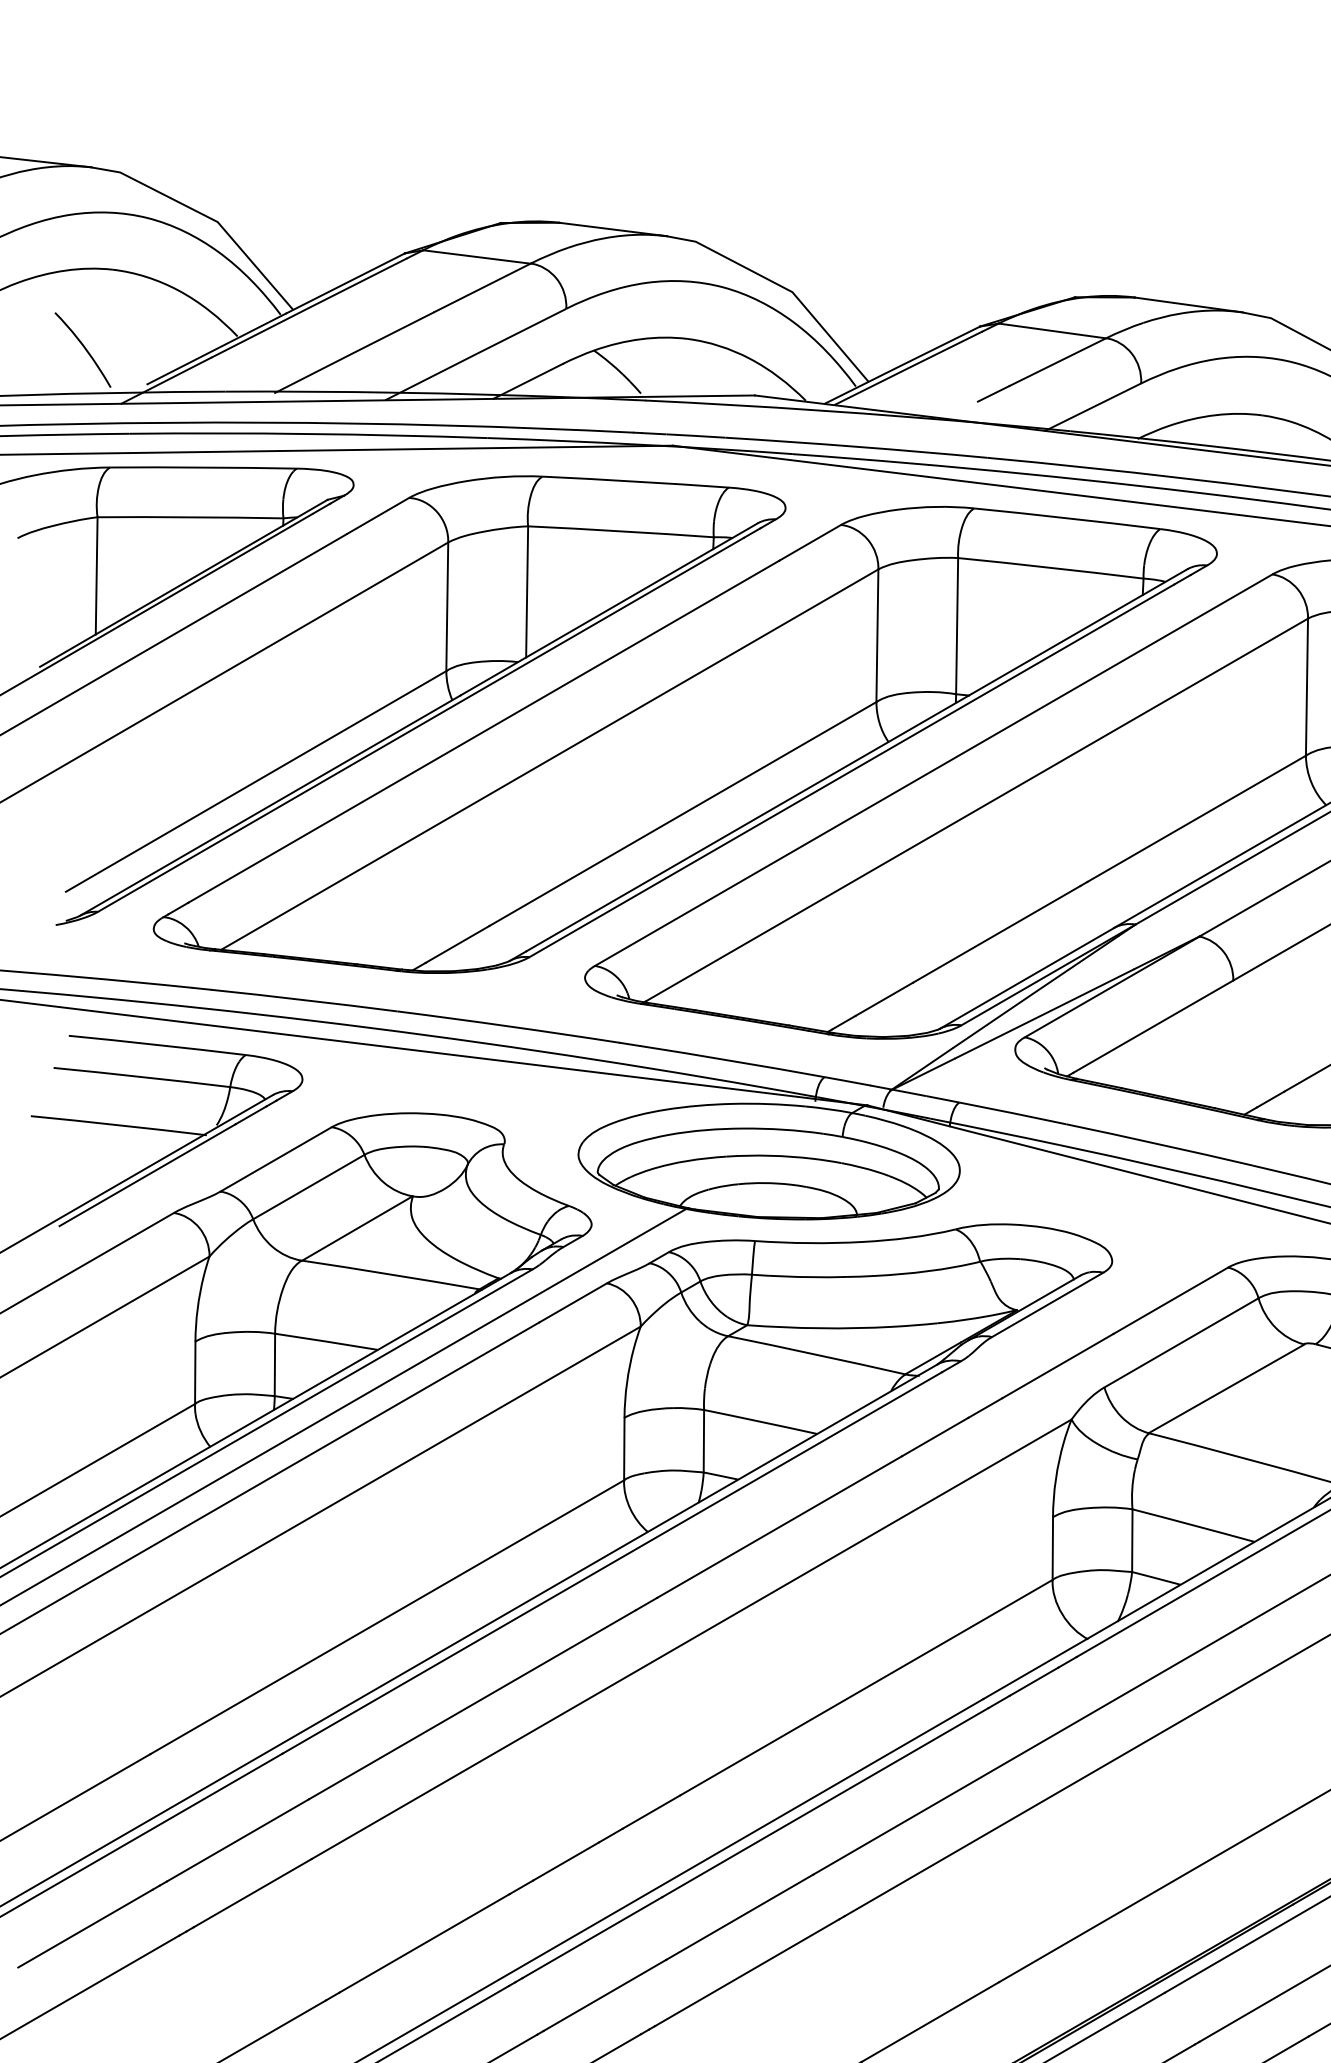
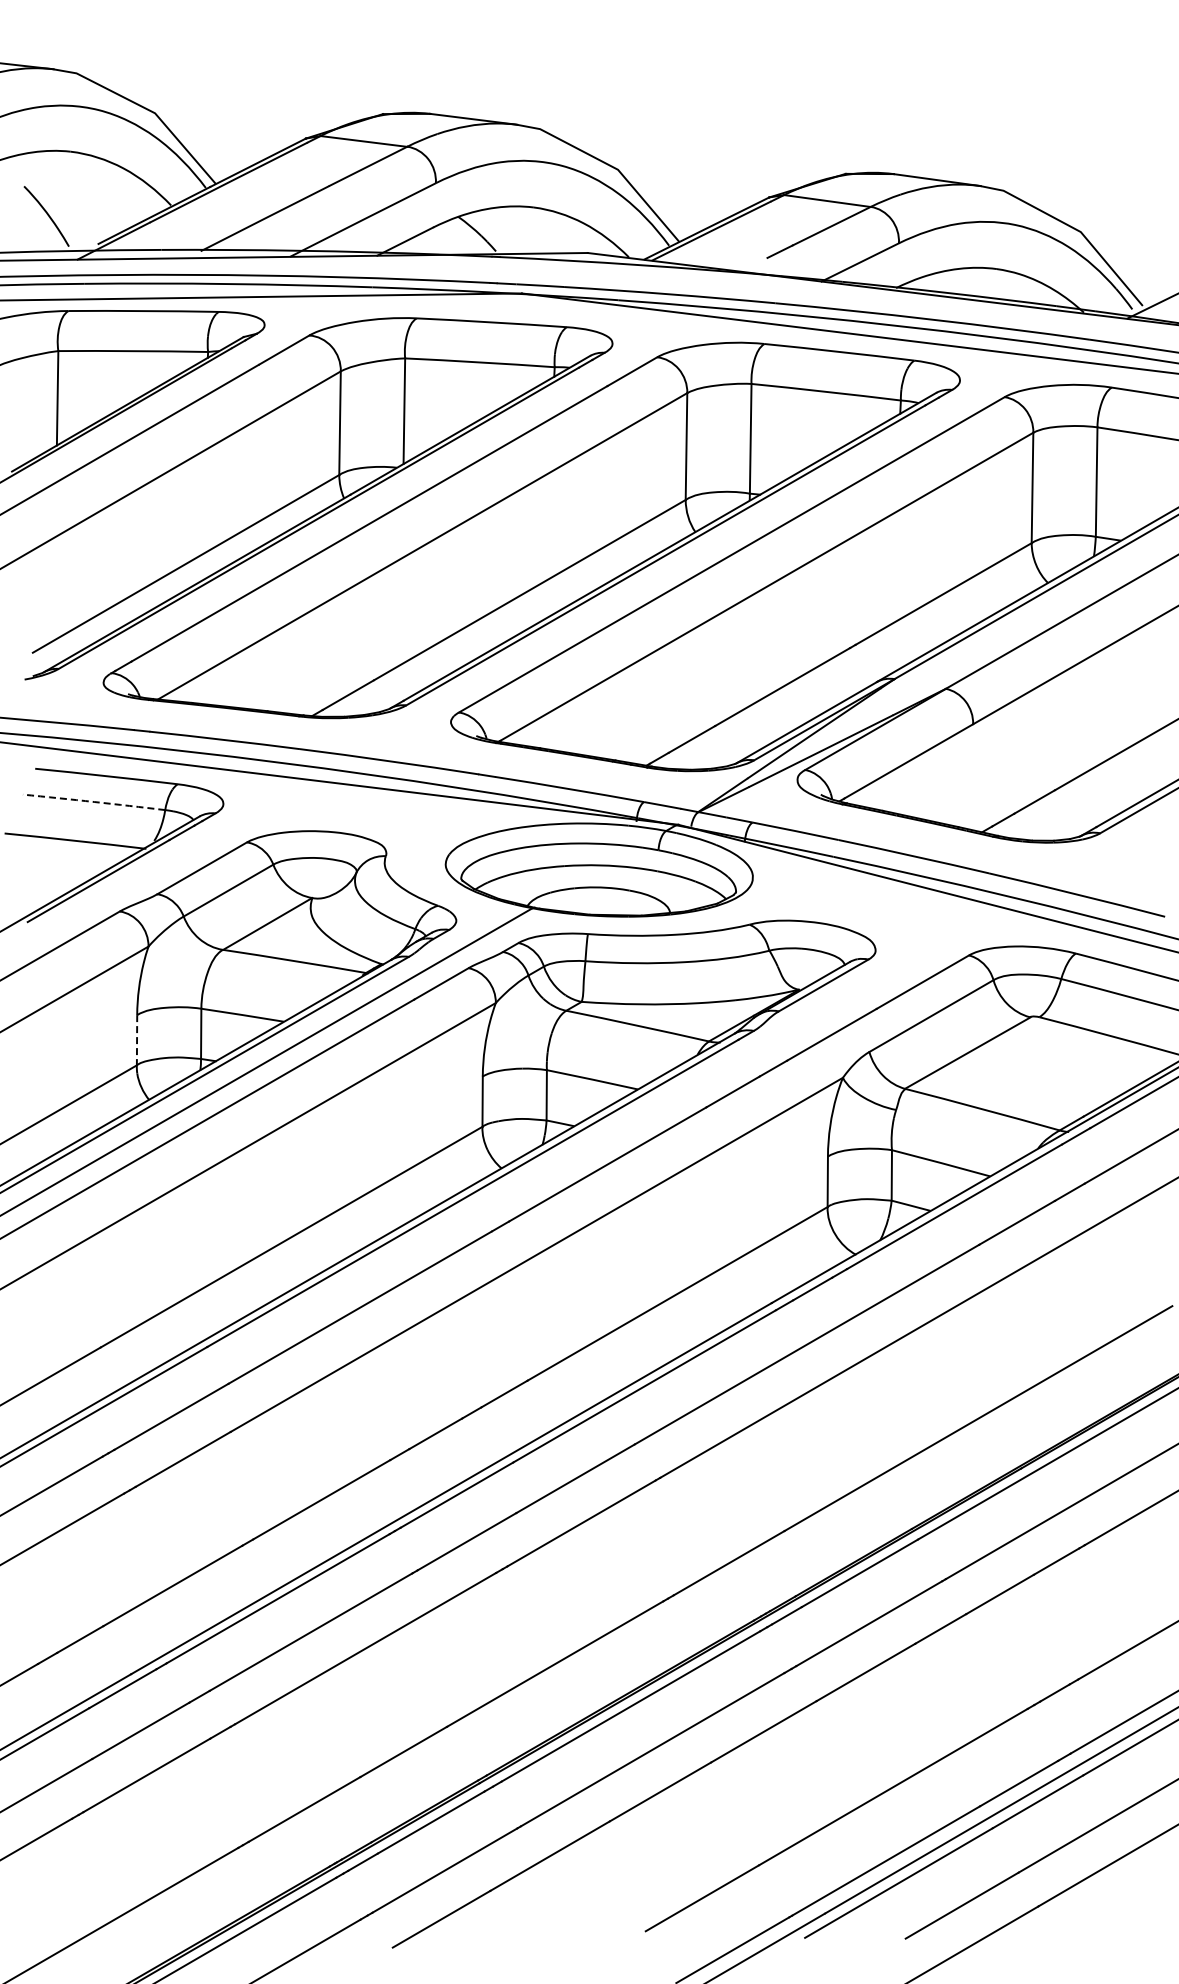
arc: (142, 1076) -> (94, 801), solid -> dashed
line: (195, 1373) -> (137, 1040), solid -> dashed

